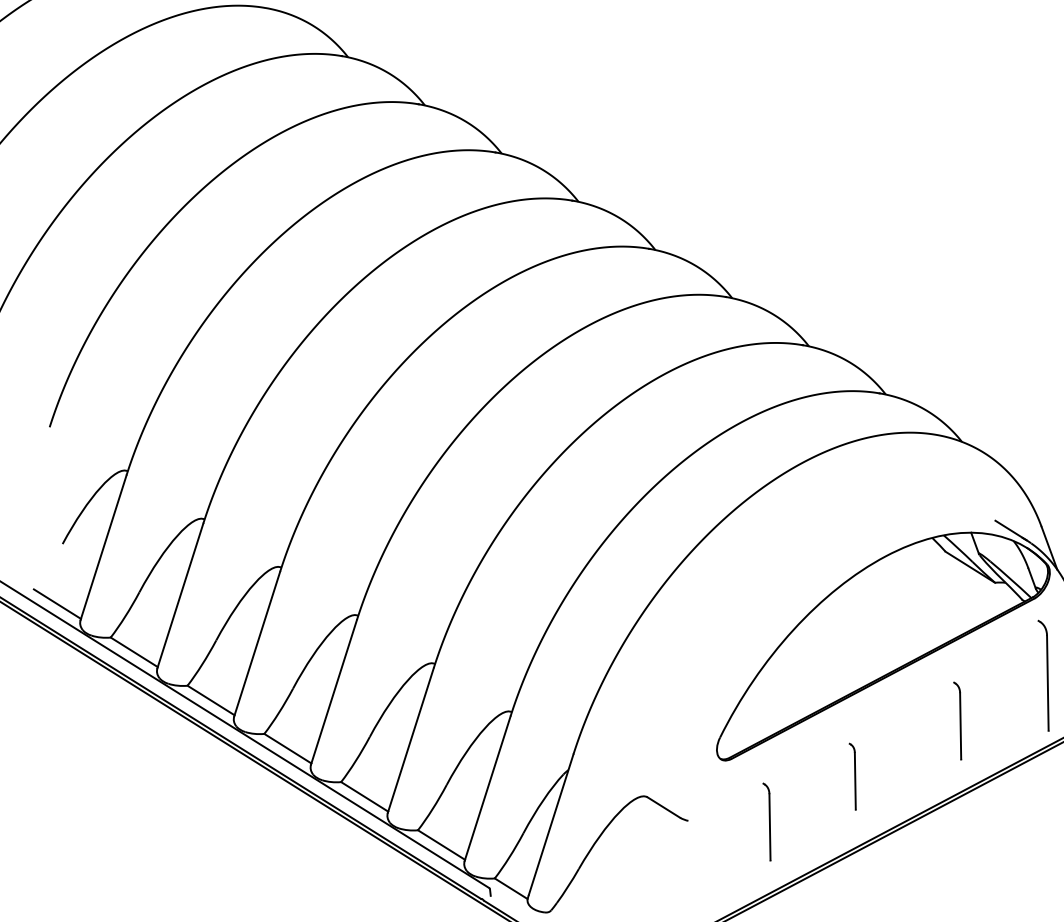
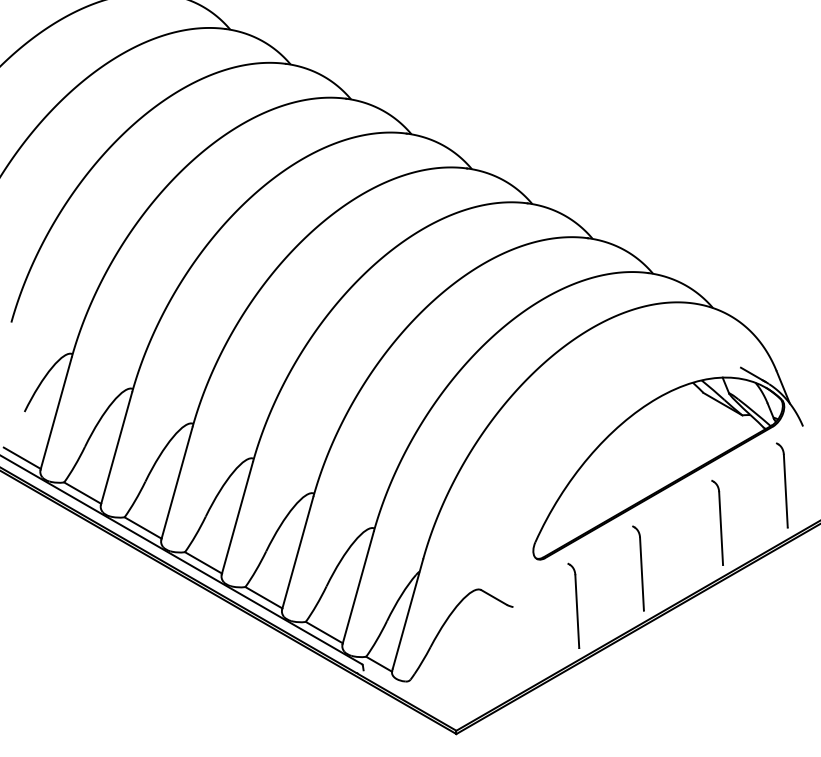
part: (957, 720) -> (717, 522), size x1.43
part: (852, 776) -> (638, 568), size x1.67
part: (766, 821) -> (573, 605), size x1.43

